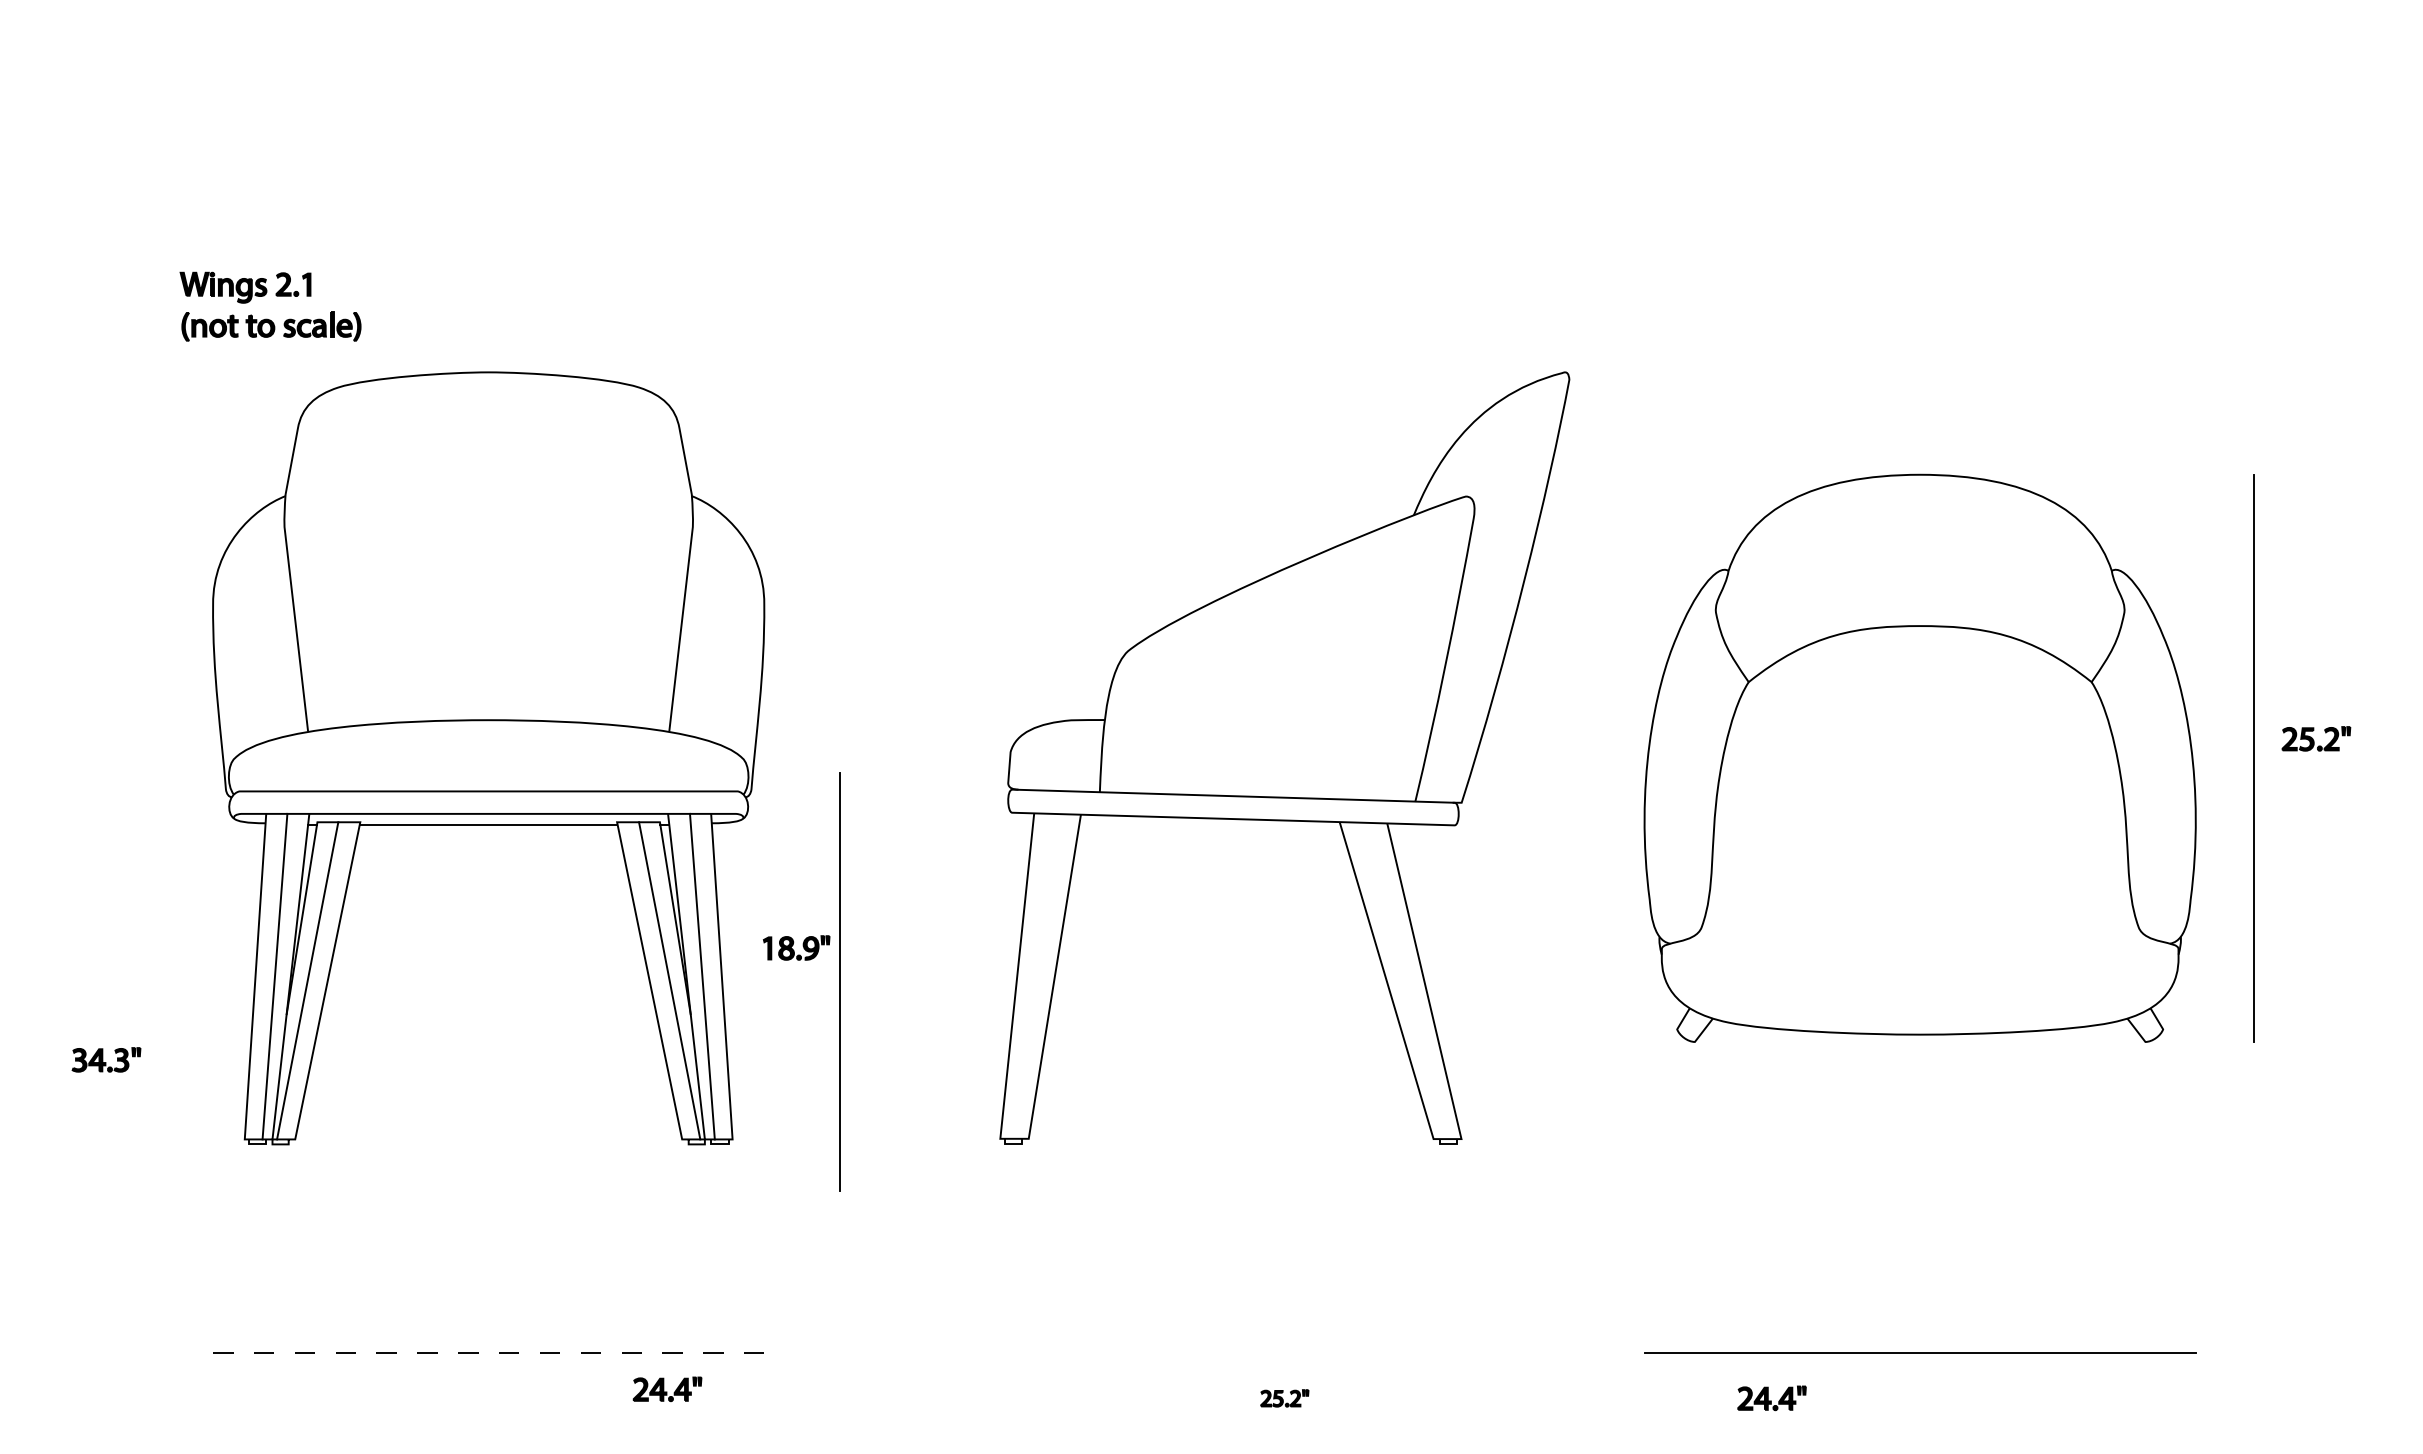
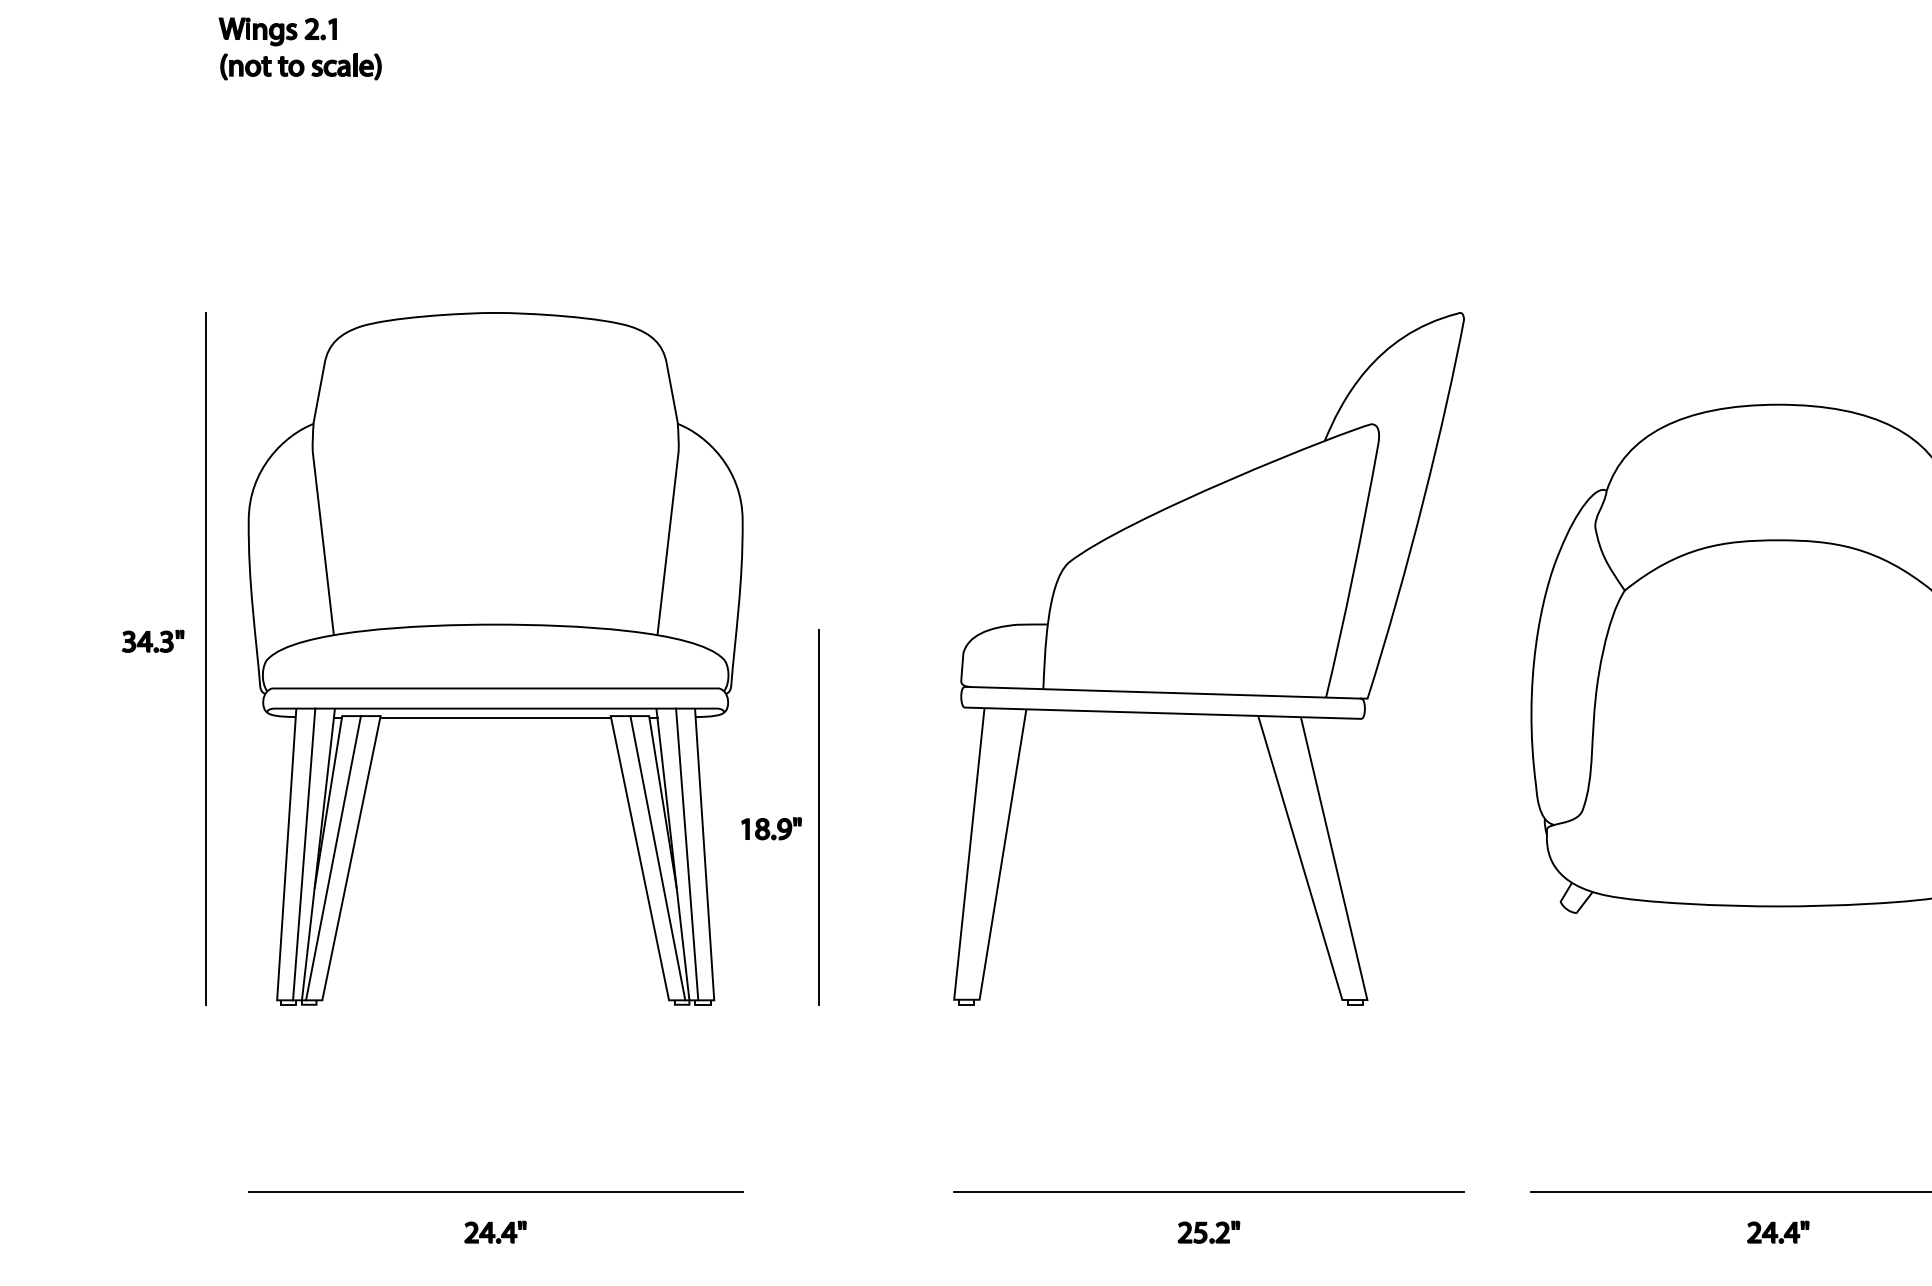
part: (264, 296) -> (294, 39), moved
line: (165, 758) -> (206, 658), added
line: (839, 981) -> (818, 816), moved
part: (106, 1059) -> (153, 641), moved
line: (488, 1353) -> (495, 1192), dashed -> solid
line: (1284, 1353) -> (1208, 1192), added
part: (667, 1388) -> (495, 1231), moved
part: (1284, 1398) -> (1208, 1232), size x1.43
part: (1771, 1398) -> (1777, 1232), moved

